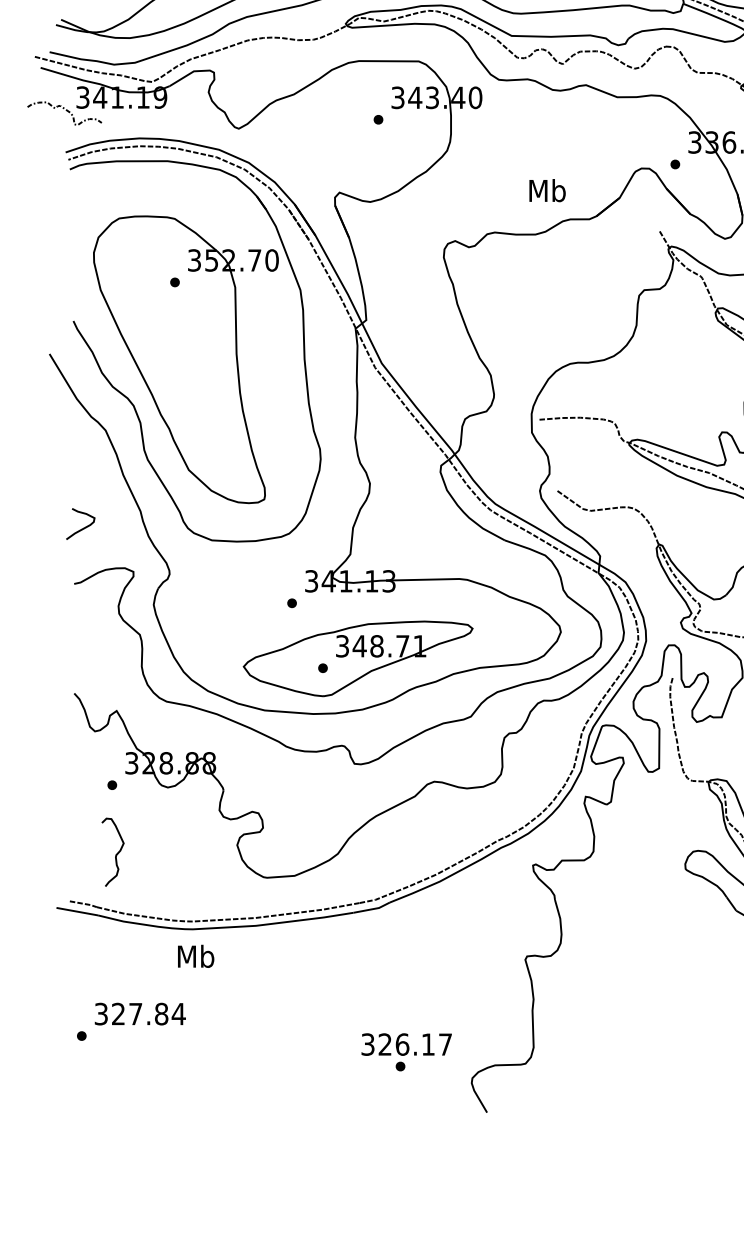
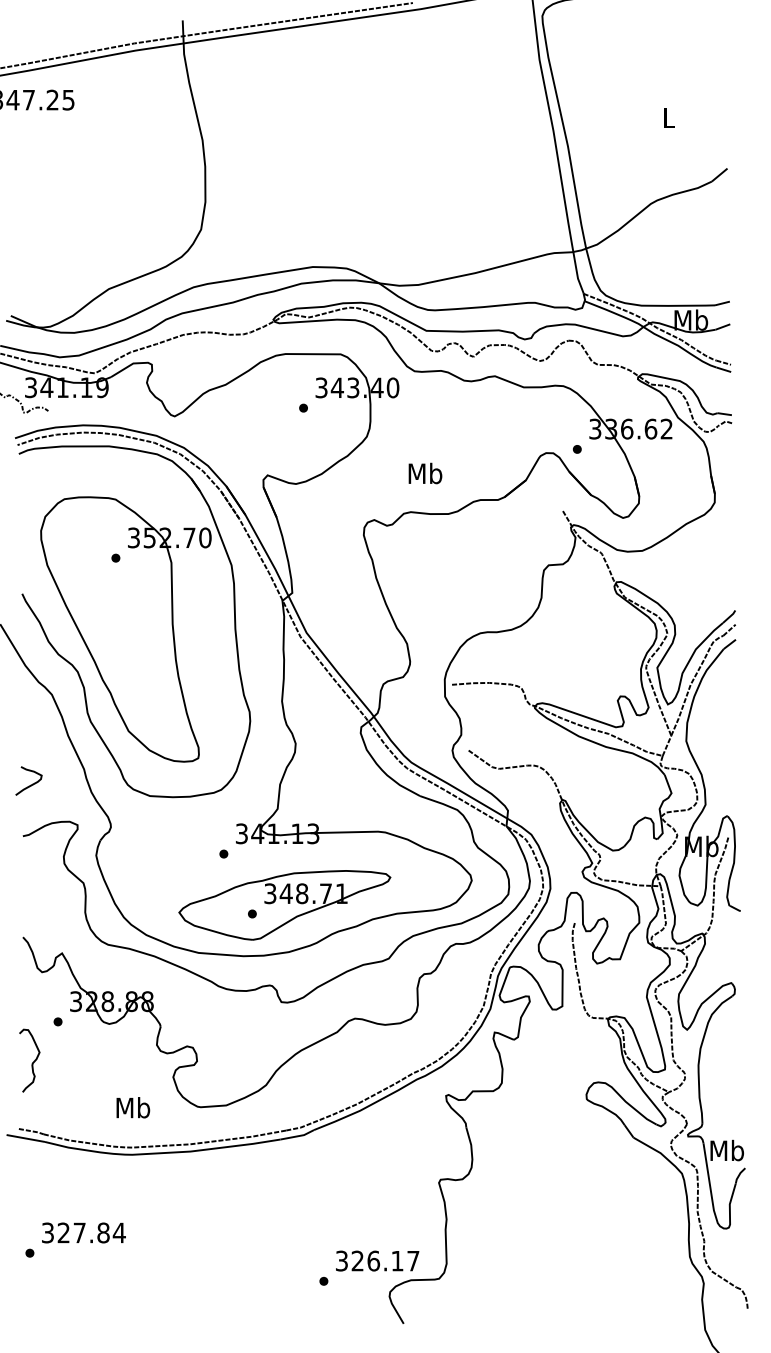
text: (547, 190) -> (425, 473), moved
curve: (116, 854) -> (32, 1062), moved
text: (196, 956) -> (133, 1107), moved
text: (406, 1043) -> (377, 1260), moved

